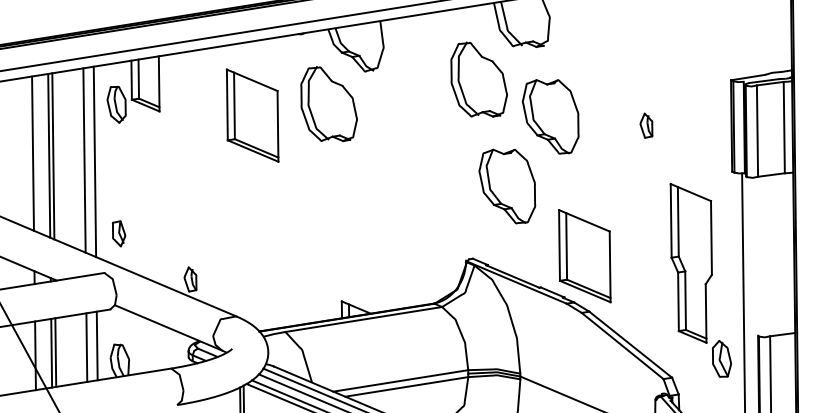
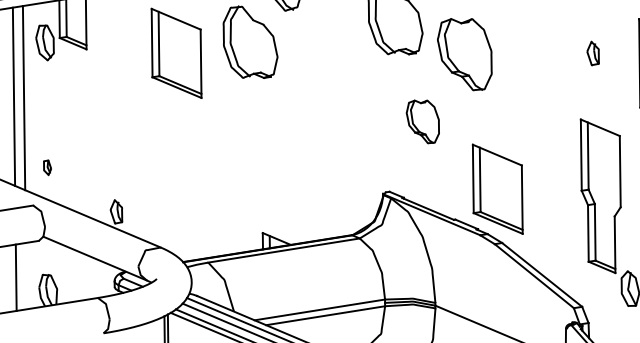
part: (646, 125) -> (593, 53), moved
part: (507, 186) -> (423, 121), size x0.6
part: (119, 233) -> (47, 167), size x0.6
line: (96, 345) -> (25, 275), removed

